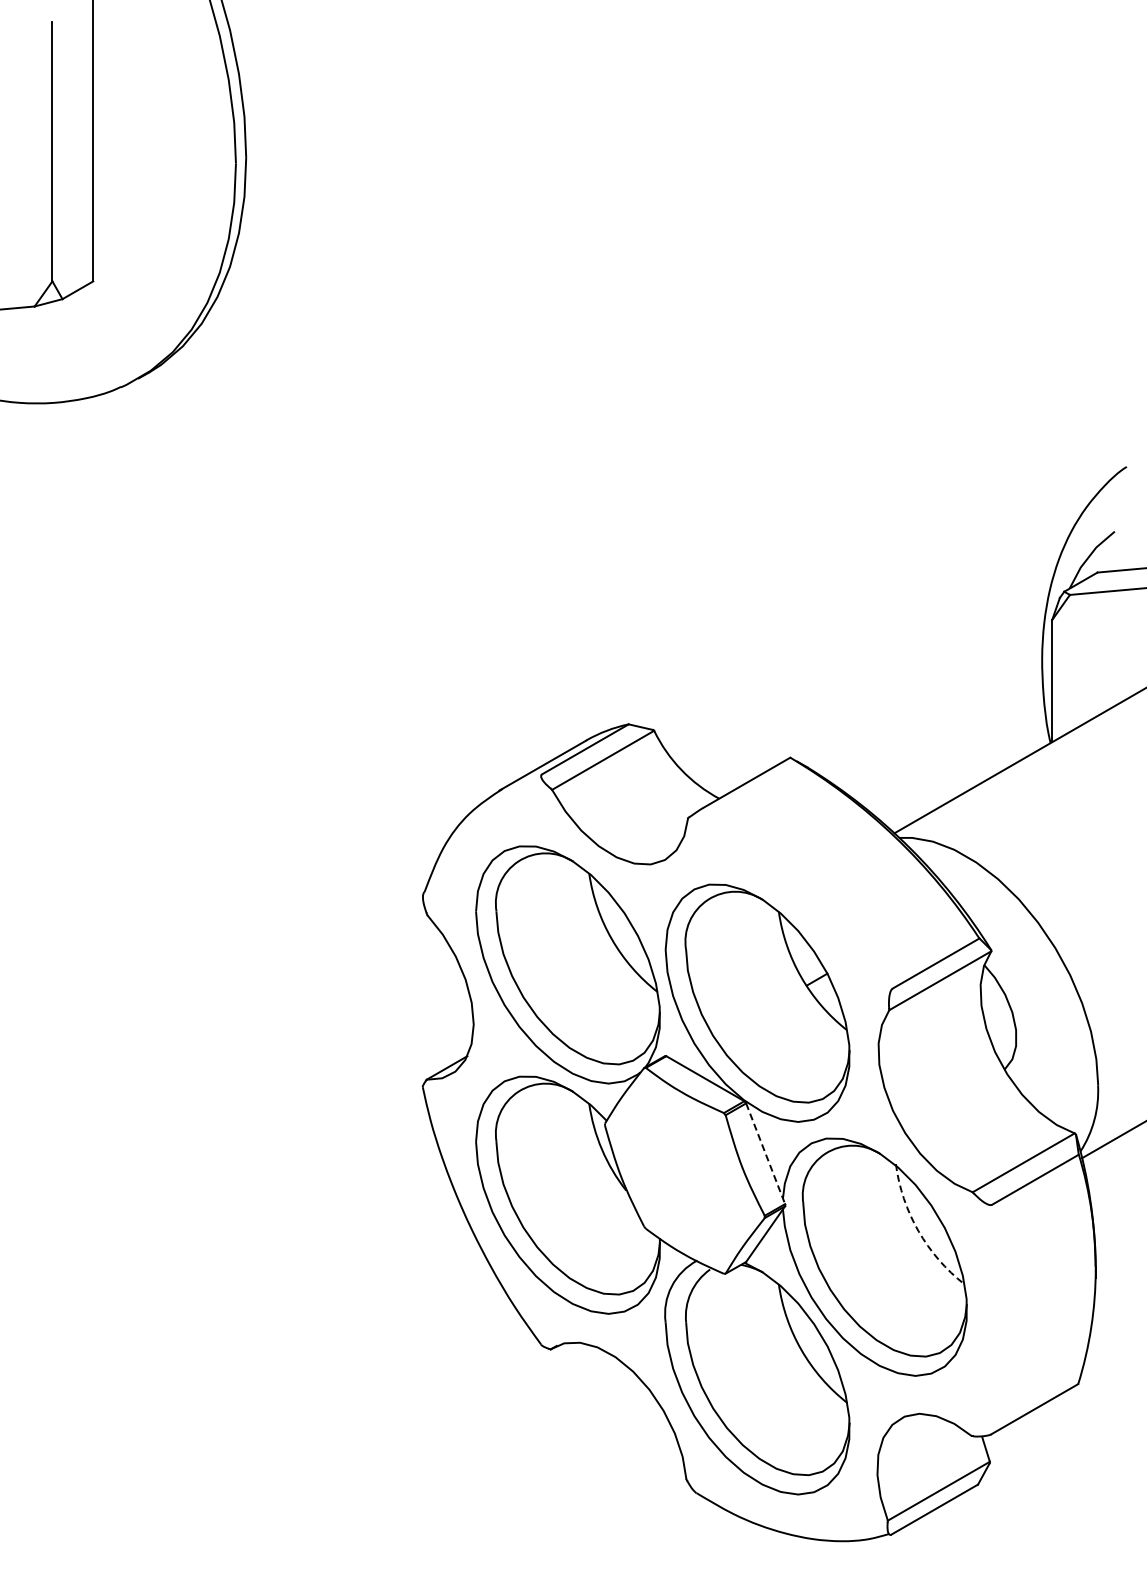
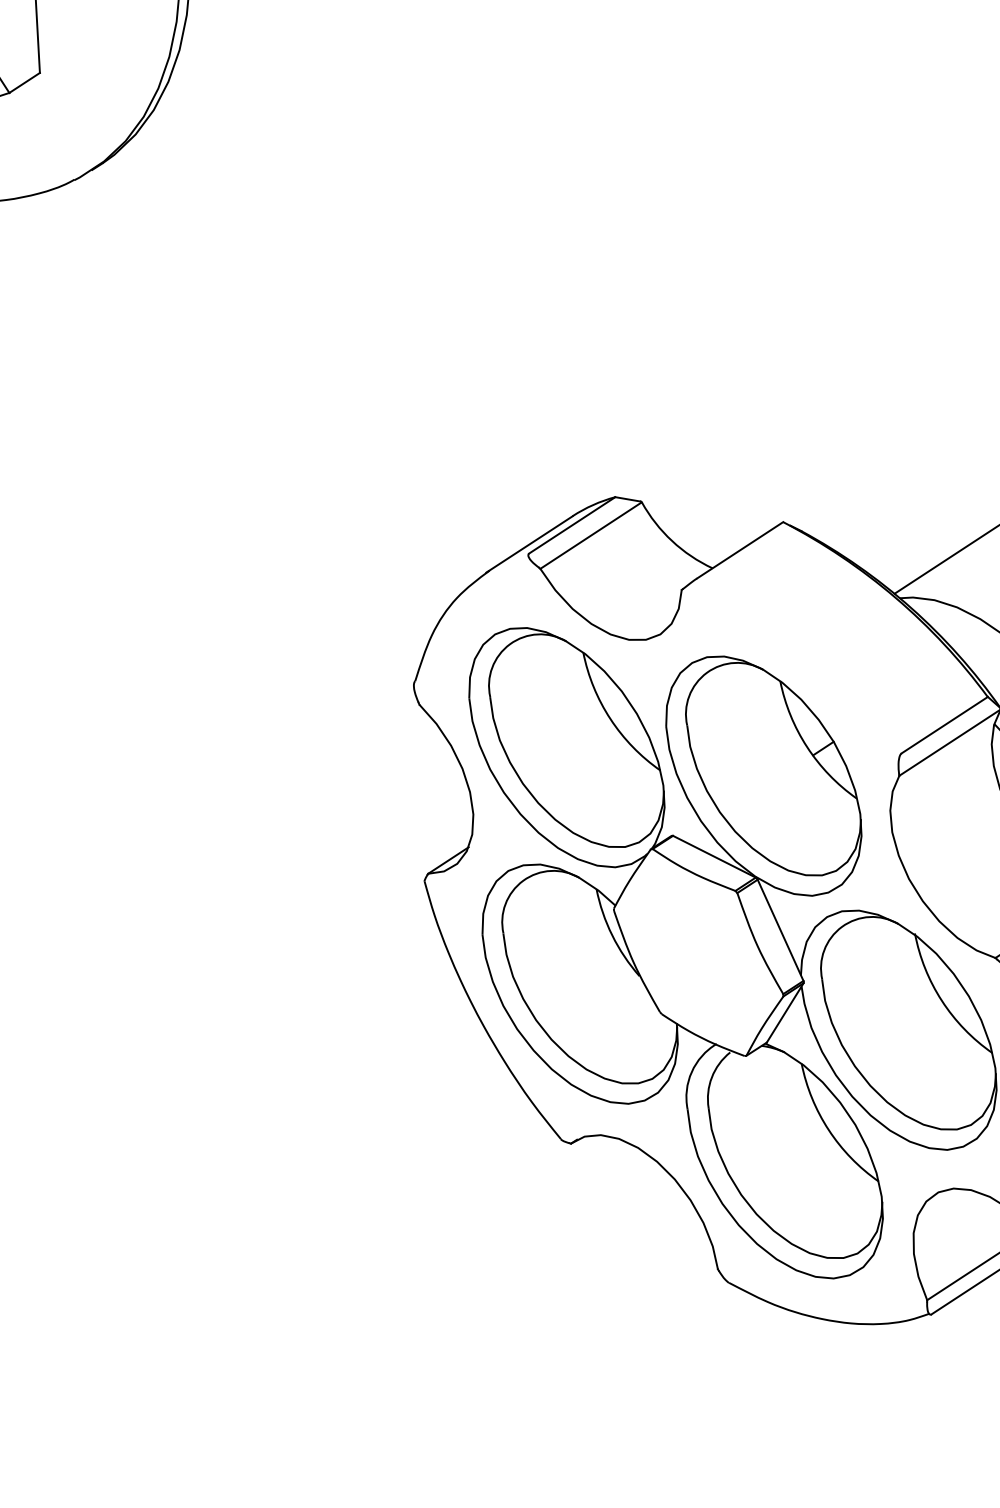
line: (765, 1153) -> (780, 930), dashed -> solid
arc: (918, 1230) -> (942, 1000), dashed -> solid

